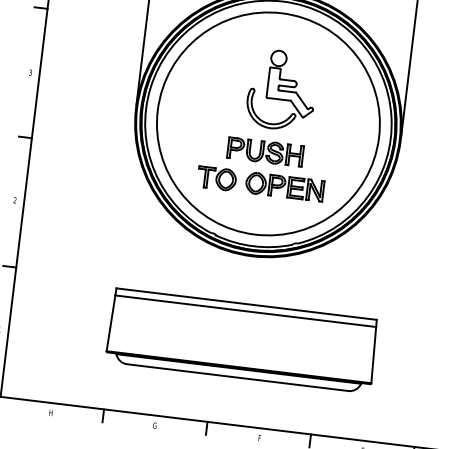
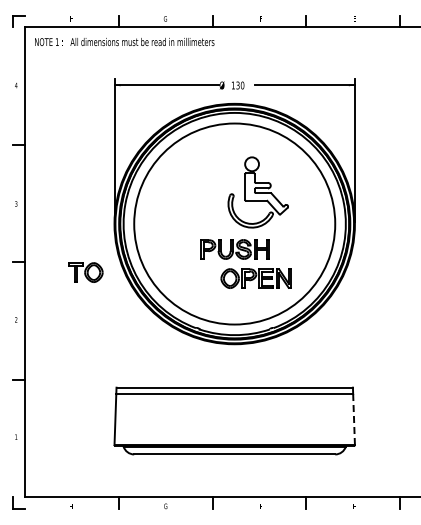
part: (281, 90) -> (257, 192), moved
part: (216, 178) -> (85, 272), moved
line: (374, 355) -> (354, 419), solid -> dashed

